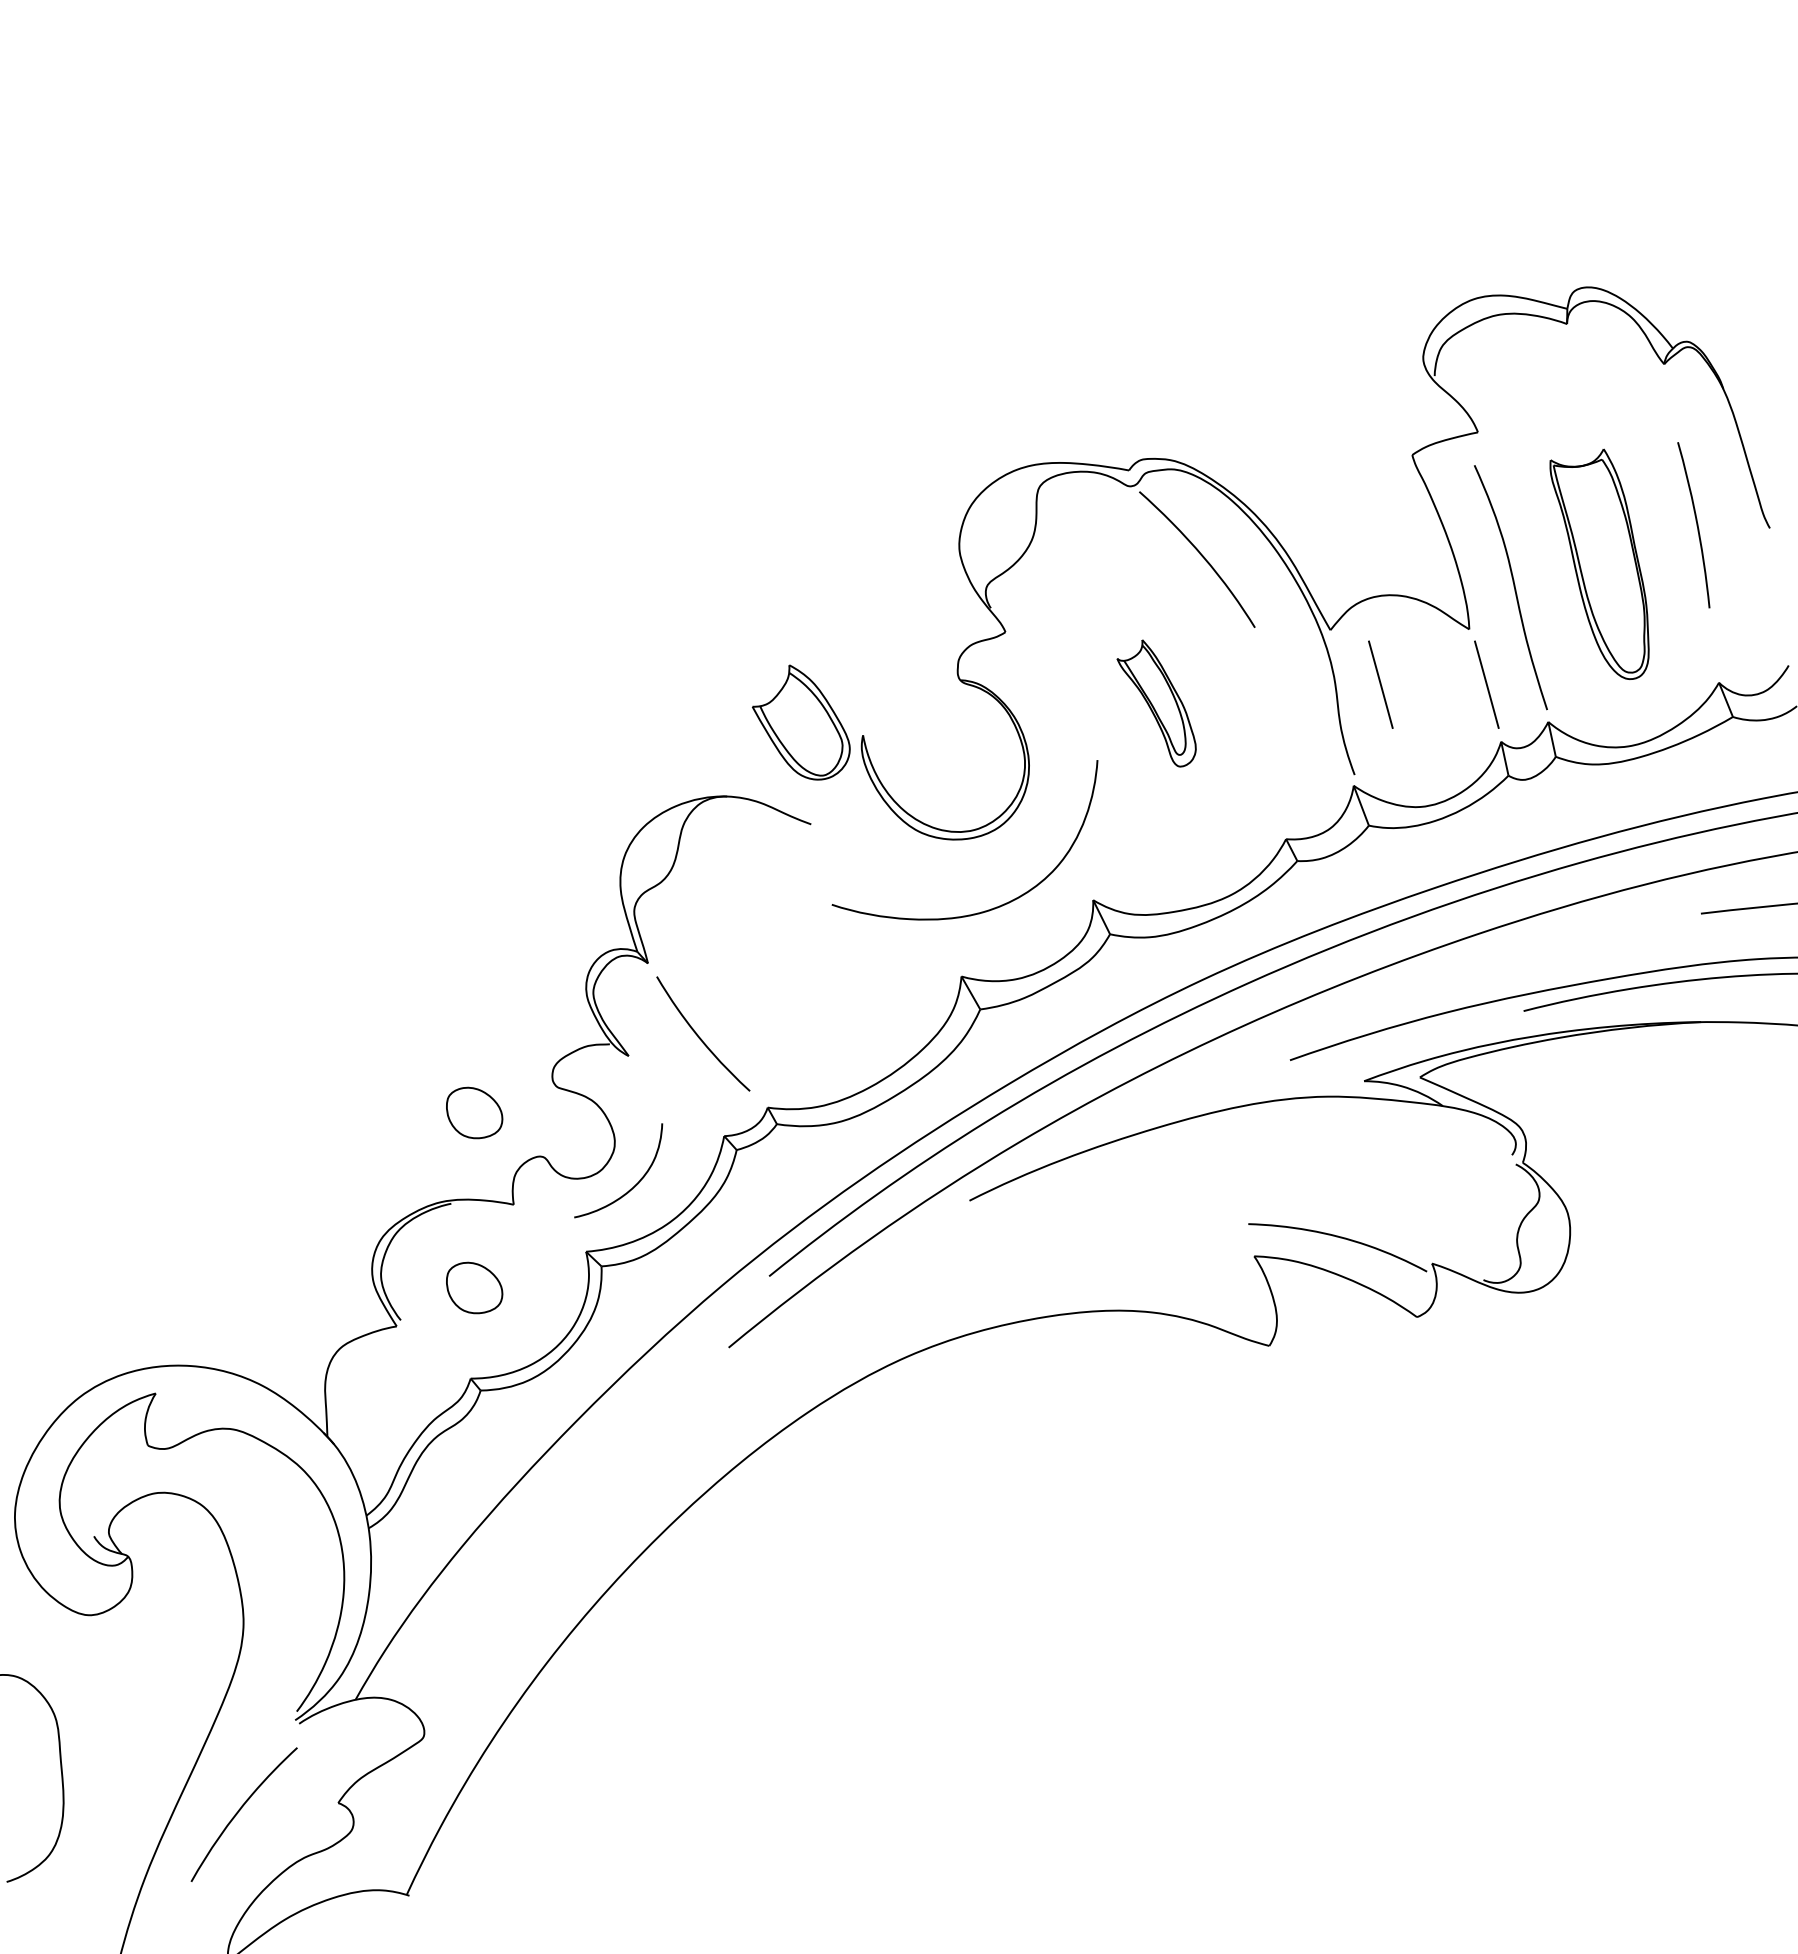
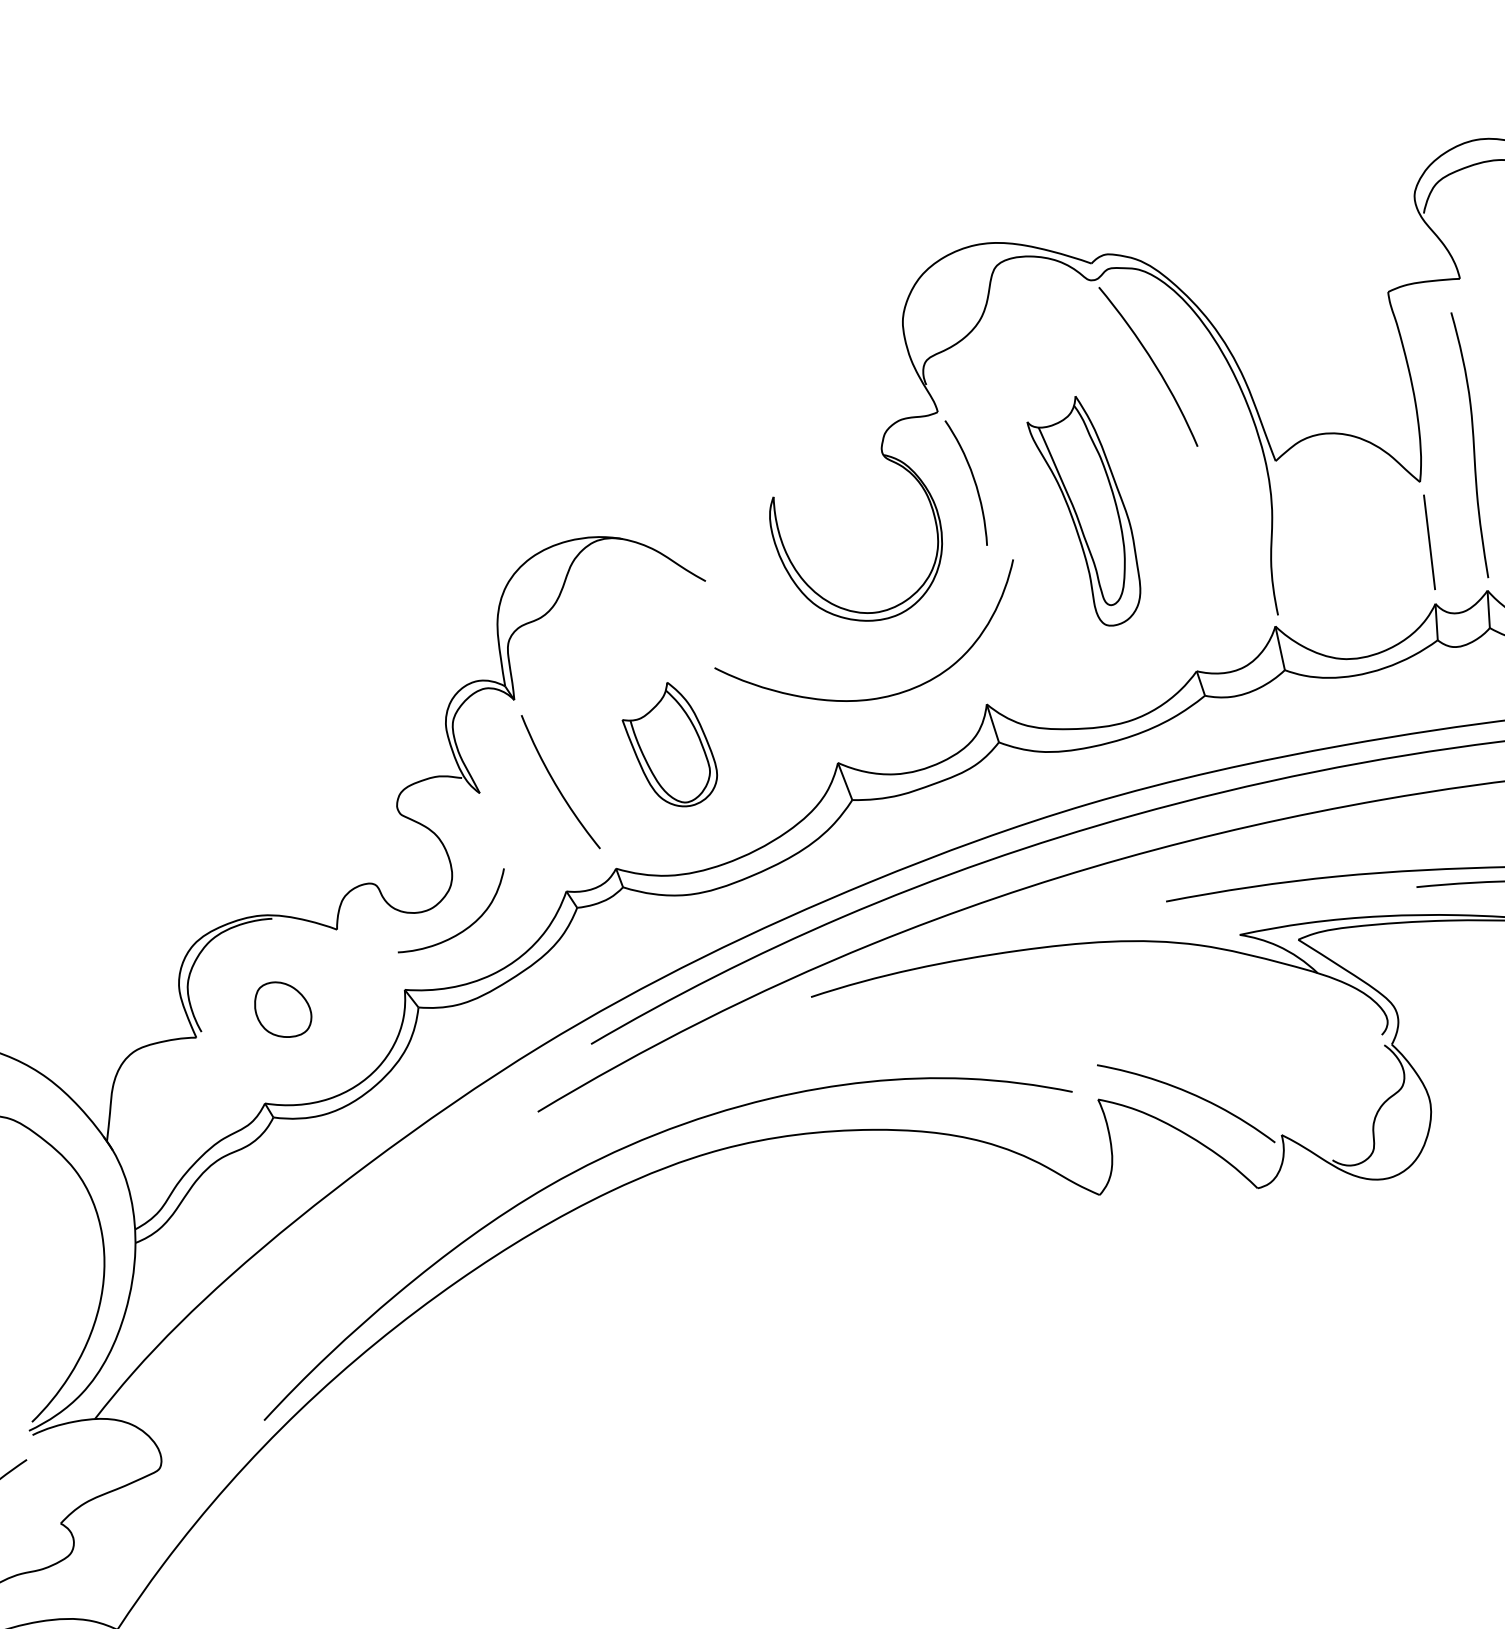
line: (1380, 684) -> (1319, 525), removed
curve: (1048, 691) -> (973, 480), added
part: (1156, 703) -> (1083, 509), size x1.67
part: (801, 722) -> (670, 743), moved
part: (474, 1112) -> (310, 827), removed
curve: (815, 1370) -> (624, 1149), added

